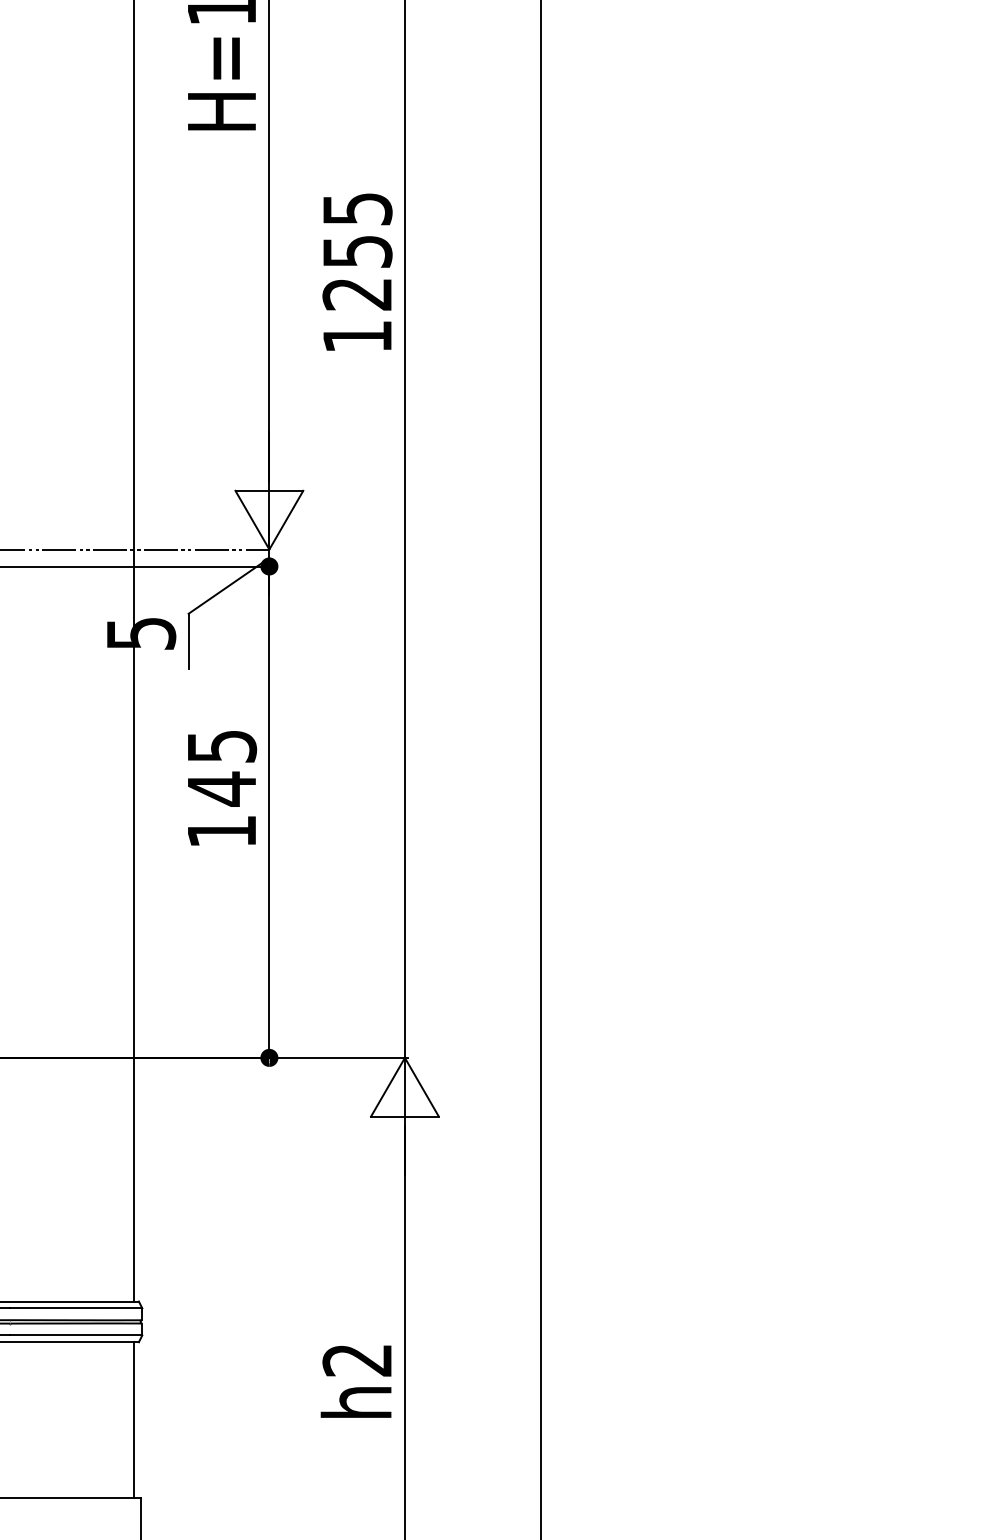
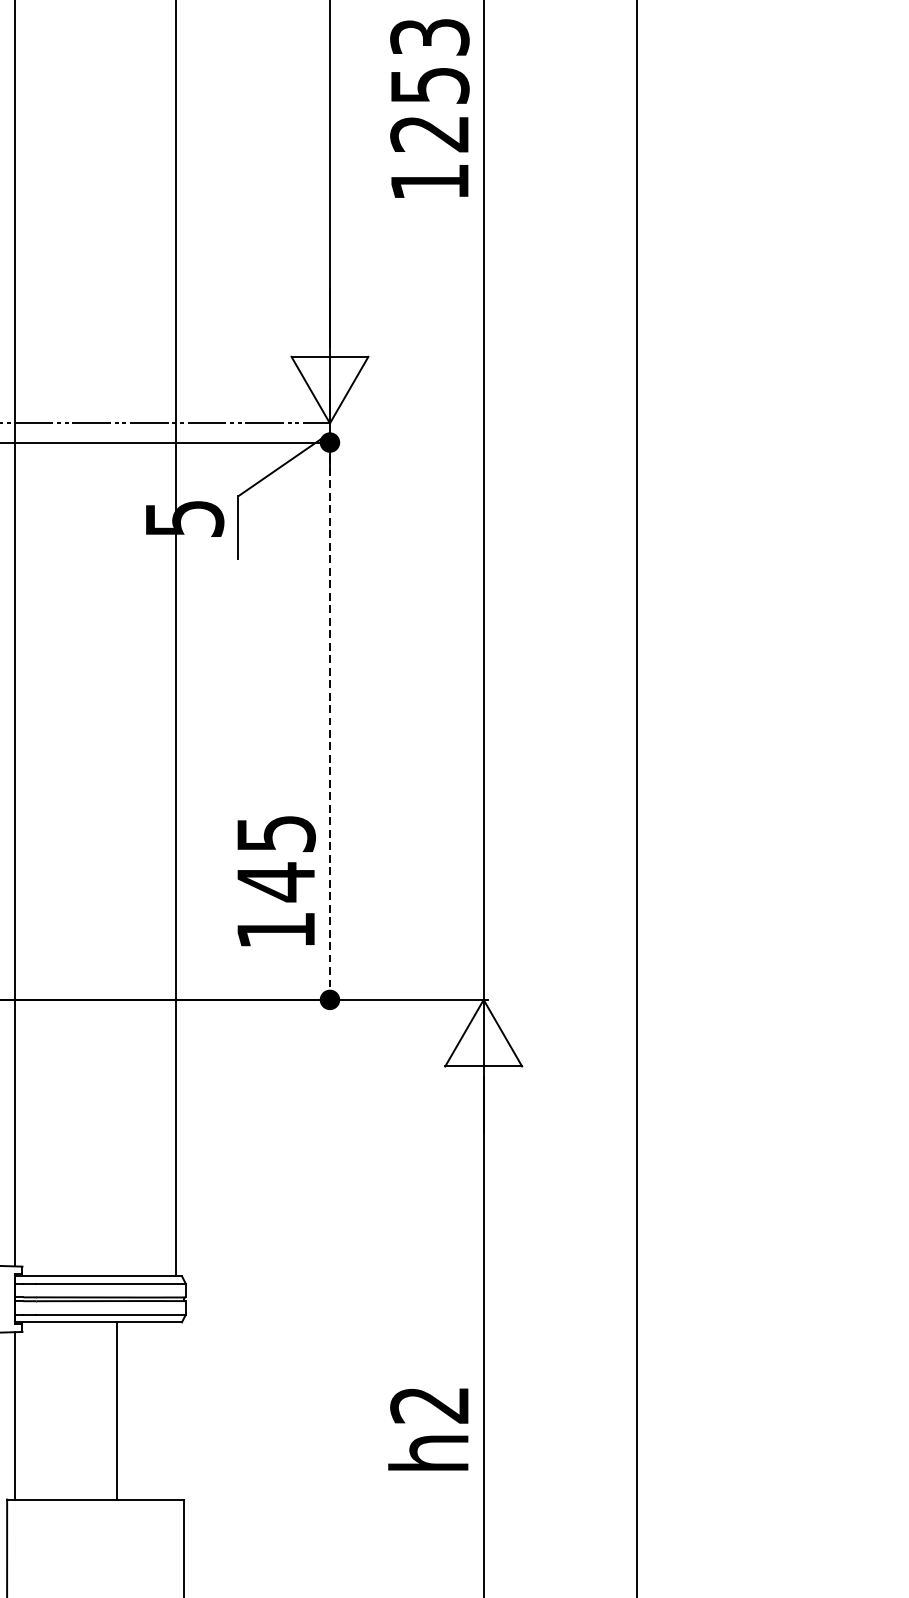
text: (357, 208) -> (429, 36), 1255 -> 1253
text: (222, 788) -> (276, 881), moved
line: (269, 812) -> (330, 721), solid -> dashed
text: (355, 1381) -> (427, 1429), moved
line: (133, 1420) -> (116, 1411), moved

